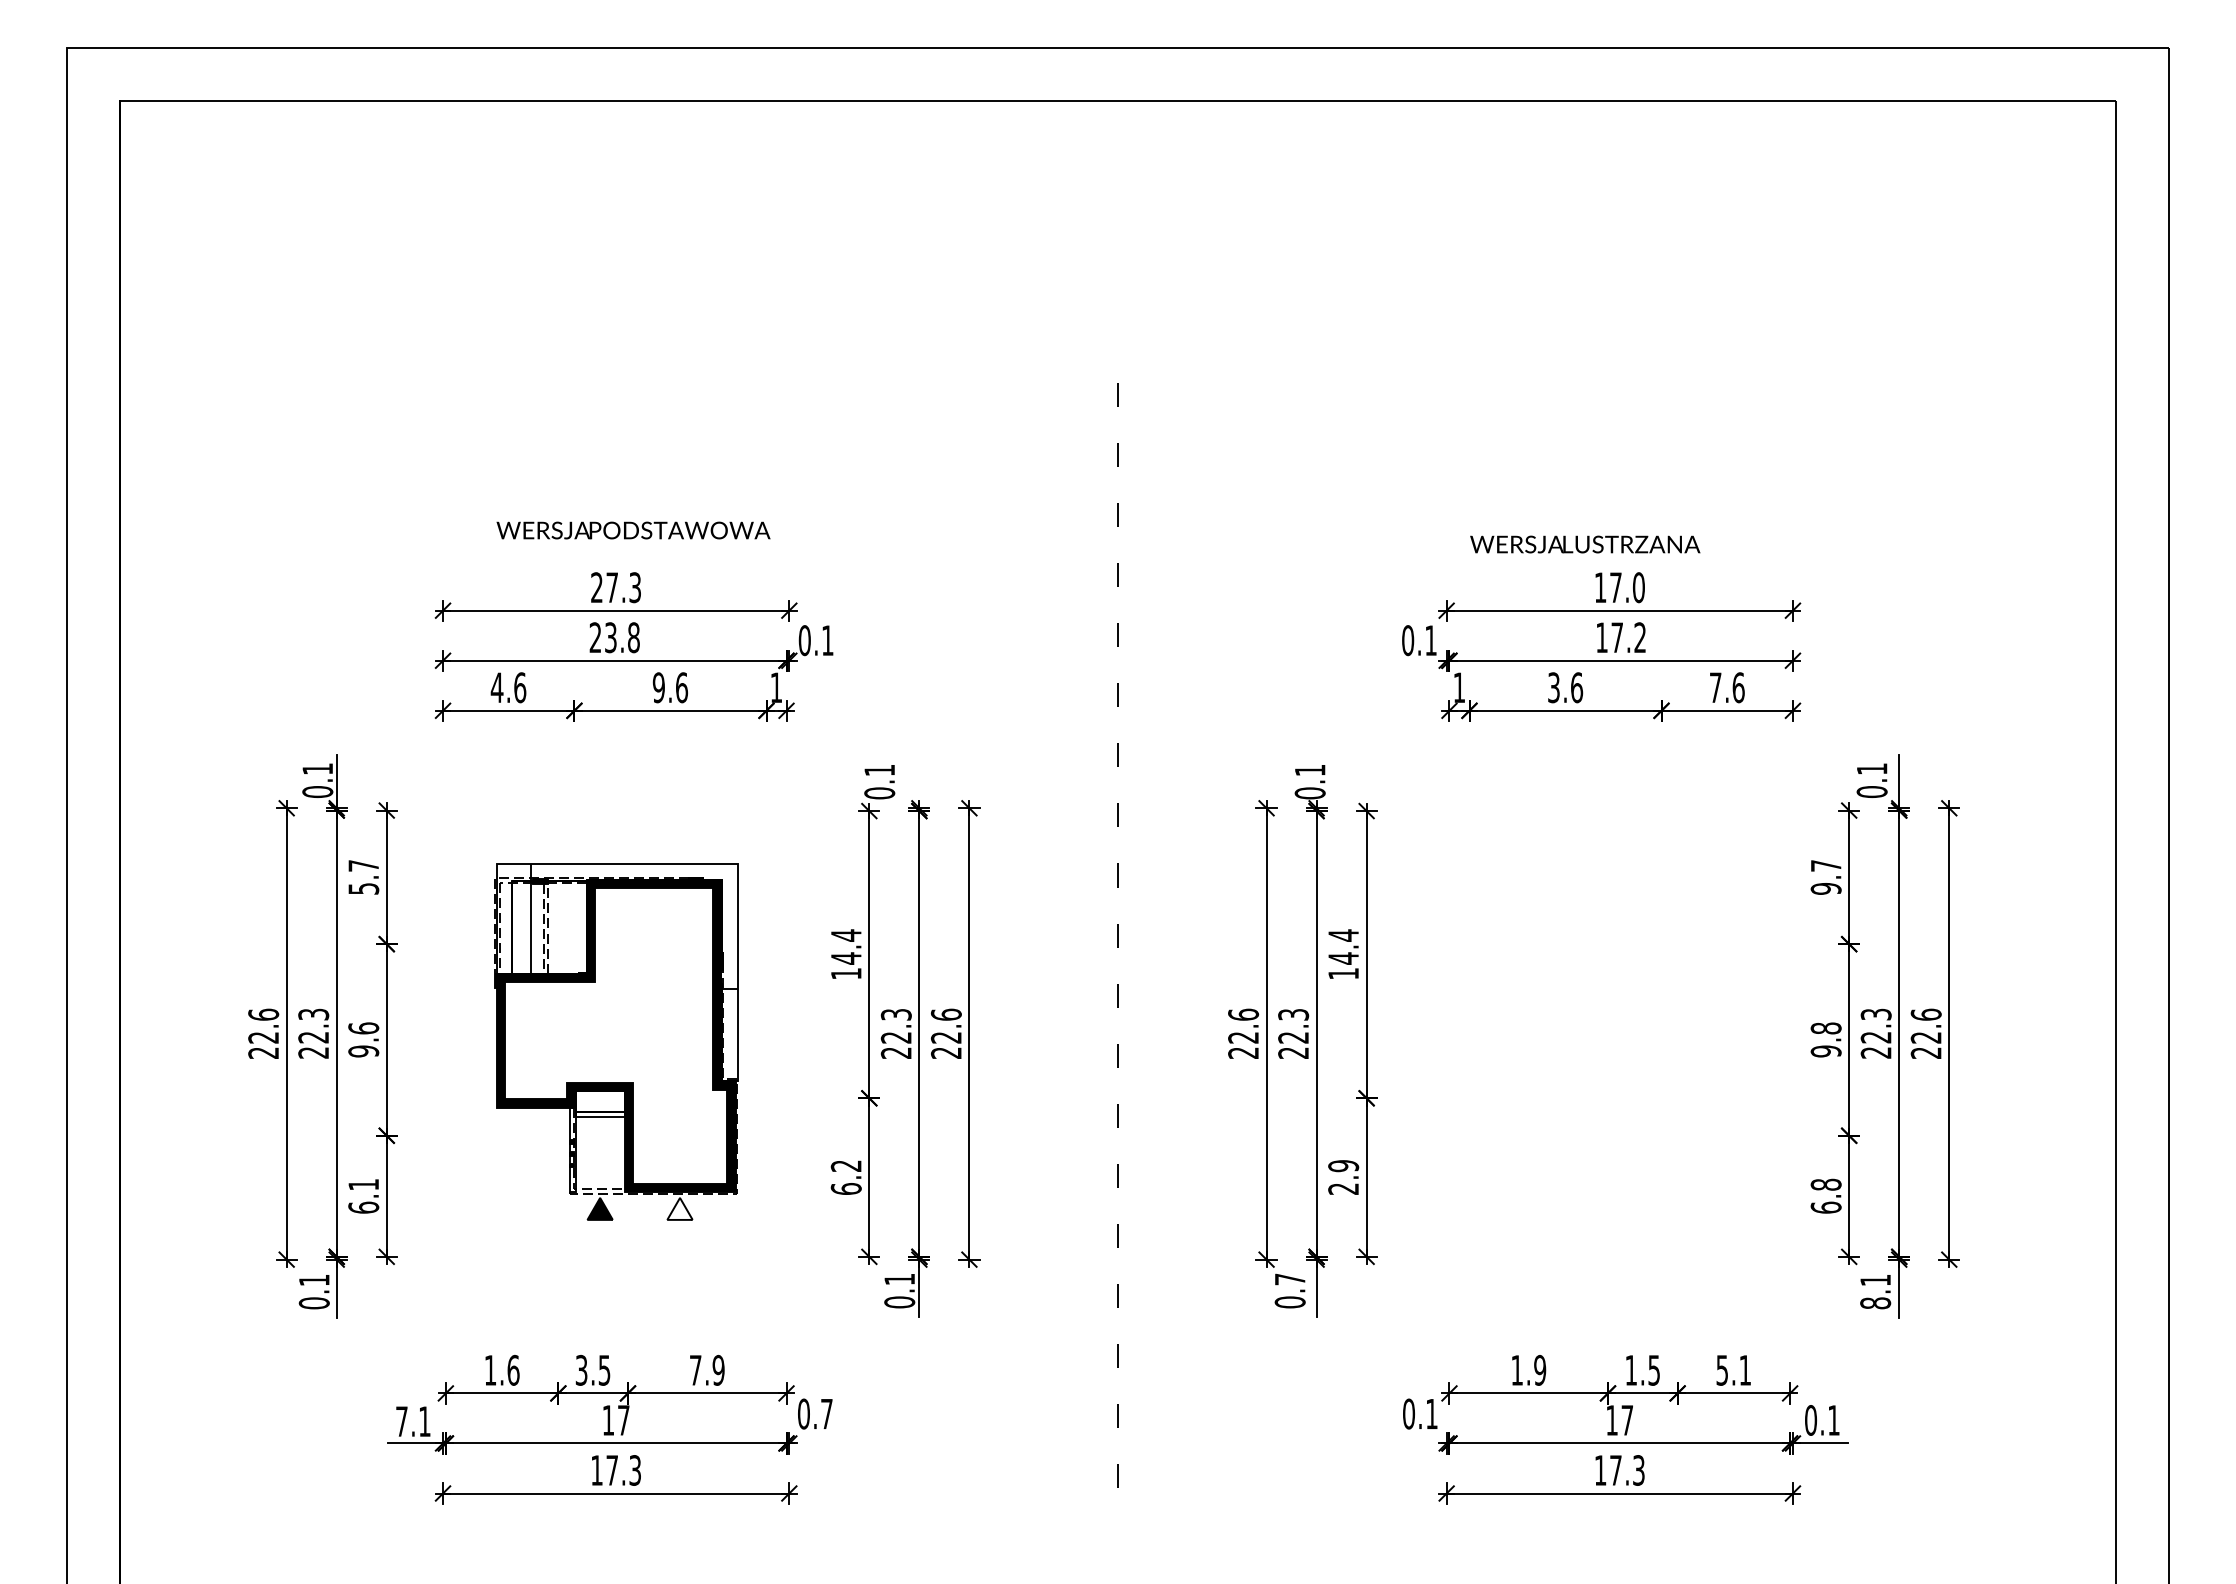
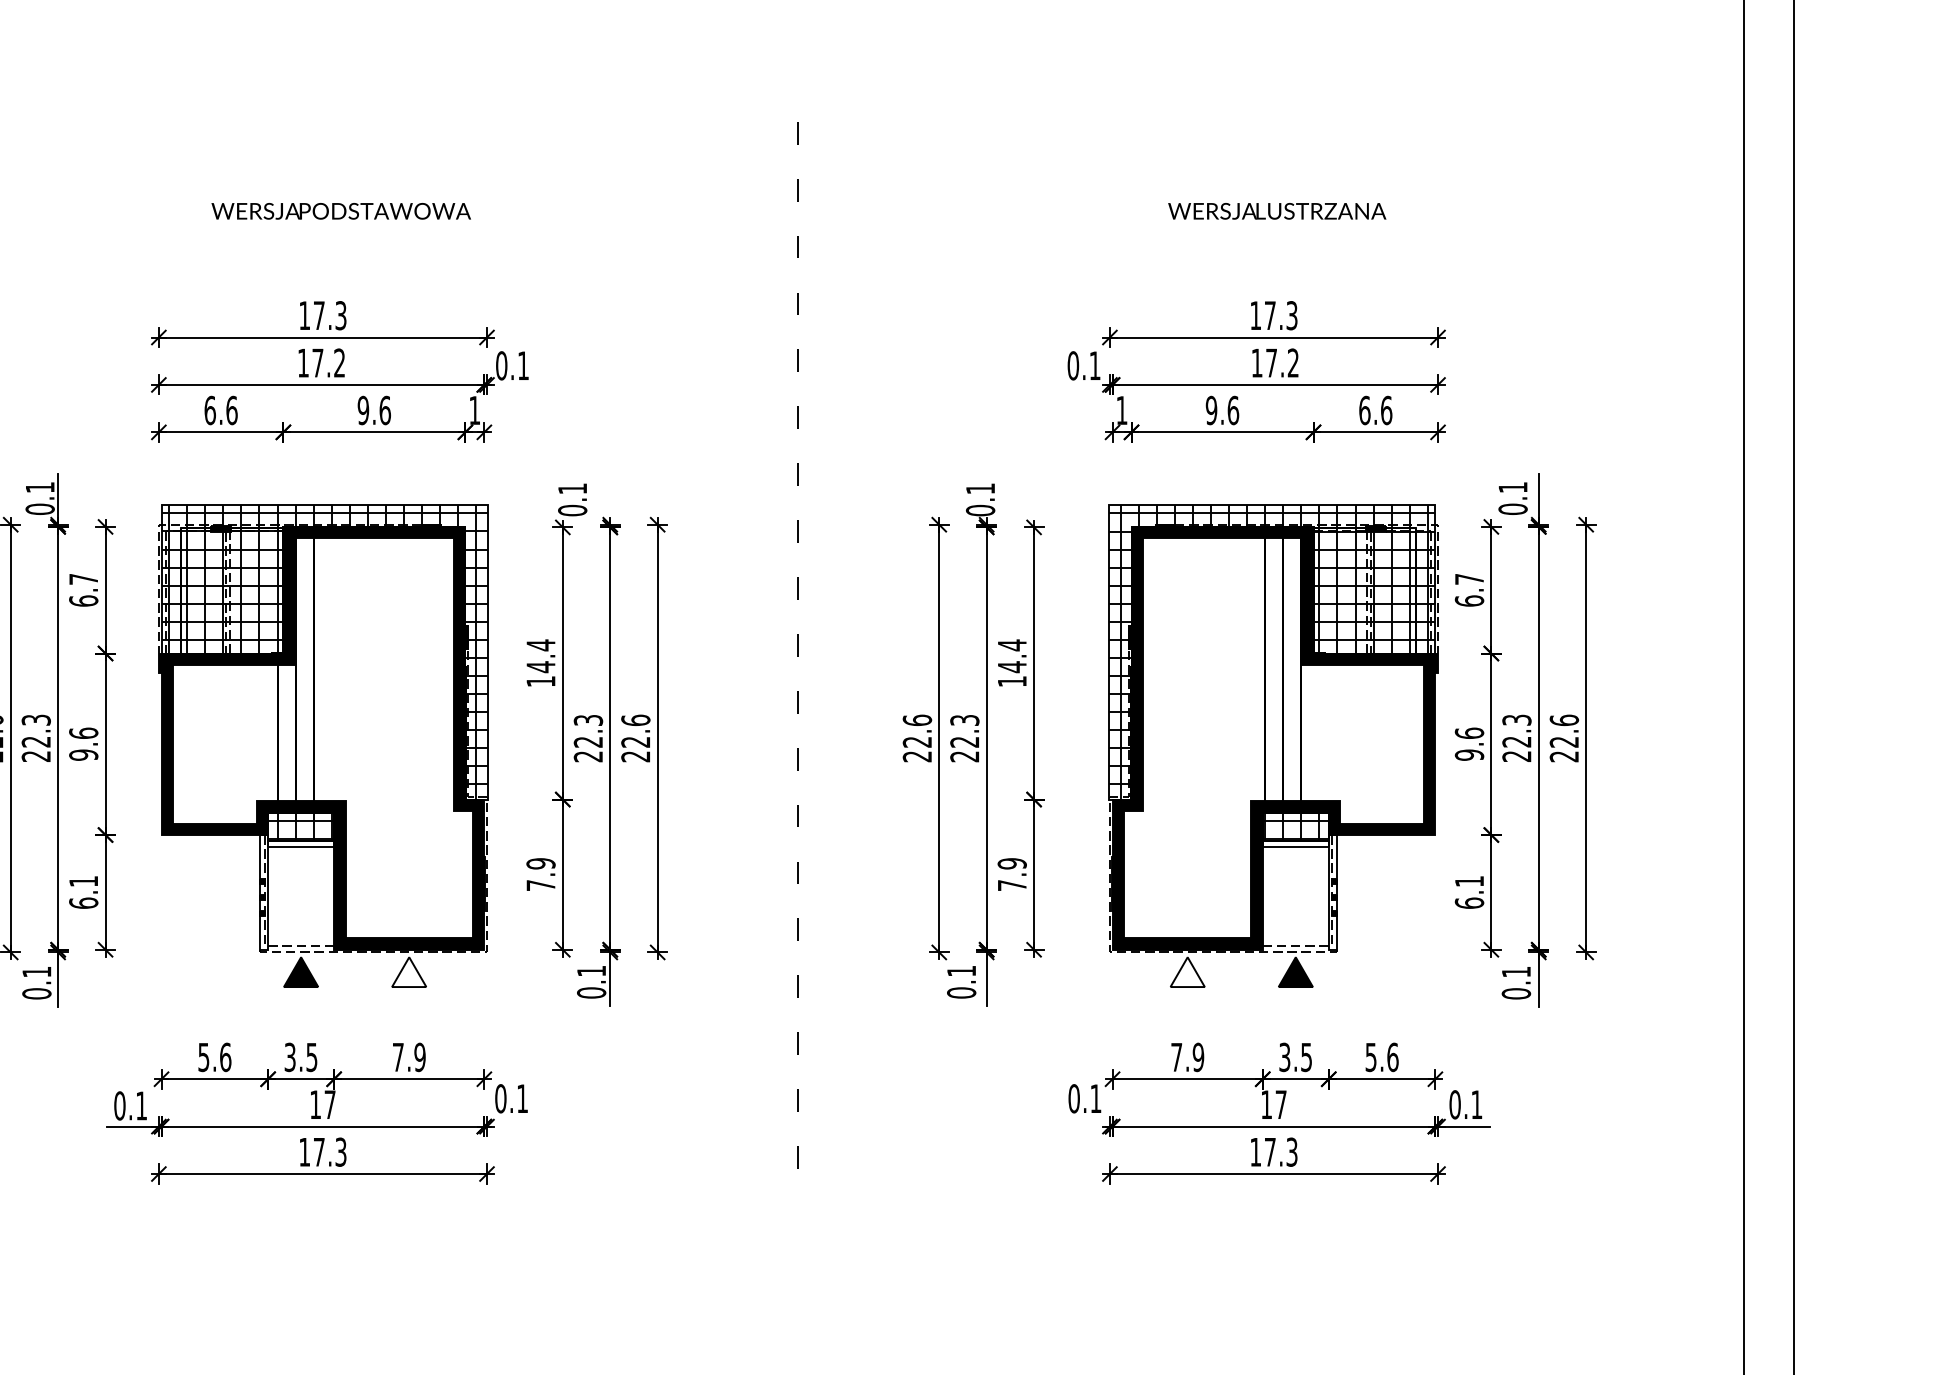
text: (633, 530) -> (341, 211), moved
text: (1585, 544) -> (1277, 211), moved
text: (596, 587) -> (304, 315), 27.3 -> 17.3
text: (1638, 587) -> (1291, 315), 17.0 -> 17.3
text: (614, 637) -> (321, 362), 23.8 -> 17.2
text: (496, 687) -> (209, 410), 4.6 -> 6.6
text: (1553, 687) -> (1211, 410), 3.6 -> 9.6
text: (1715, 687) -> (1364, 410), 7.6 -> 6.6
text: (363, 888) -> (83, 600), 5.7 -> 6.7
text: (1825, 888) -> (1468, 600), 9.7 -> 6.7
text: (1825, 1028) -> (1468, 733), 9.8 -> 9.6
part: (616, 1041) -> (323, 745), size x1.43
part: (1619, 1041) -> (1273, 745), added
text: (845, 1177) -> (540, 874), 6.2 -> 7.9
text: (1825, 1184) -> (1468, 881), 6.8 -> 6.1
text: (1343, 1188) -> (1012, 885), 2.9 -> 7.9
text: (1290, 1279) -> (961, 971), 0.7 -> 0.1
text: (1875, 1303) -> (1516, 994), 8.1 -> 0.1
text: (1630, 1369) -> (1284, 1056), 1.5 -> 3.5
text: (1745, 1369) -> (1393, 1056), 5.1 -> 5.6
text: (490, 1370) -> (203, 1057), 1.6 -> 5.6
text: (1516, 1370) -> (1176, 1057), 1.9 -> 7.9
text: (826, 1413) -> (522, 1098), 0.7 -> 0.1
text: (401, 1421) -> (119, 1105), 7.1 -> 0.1

